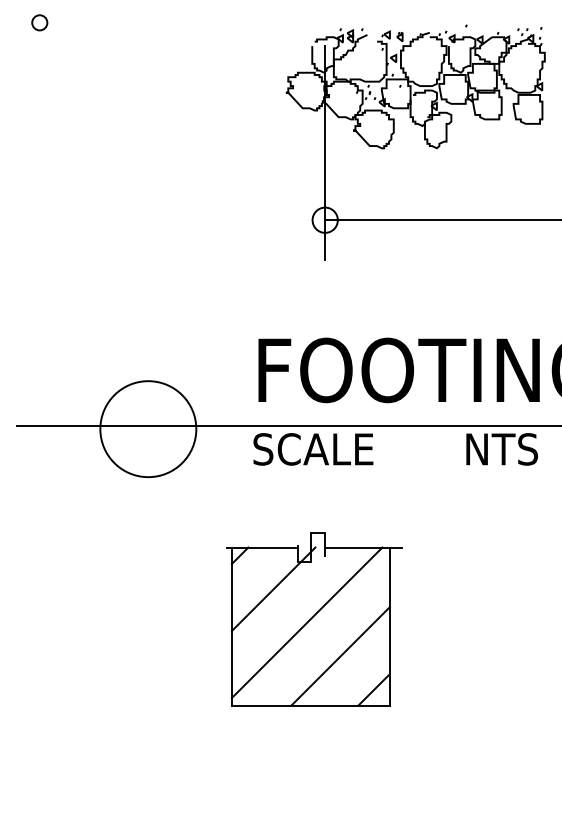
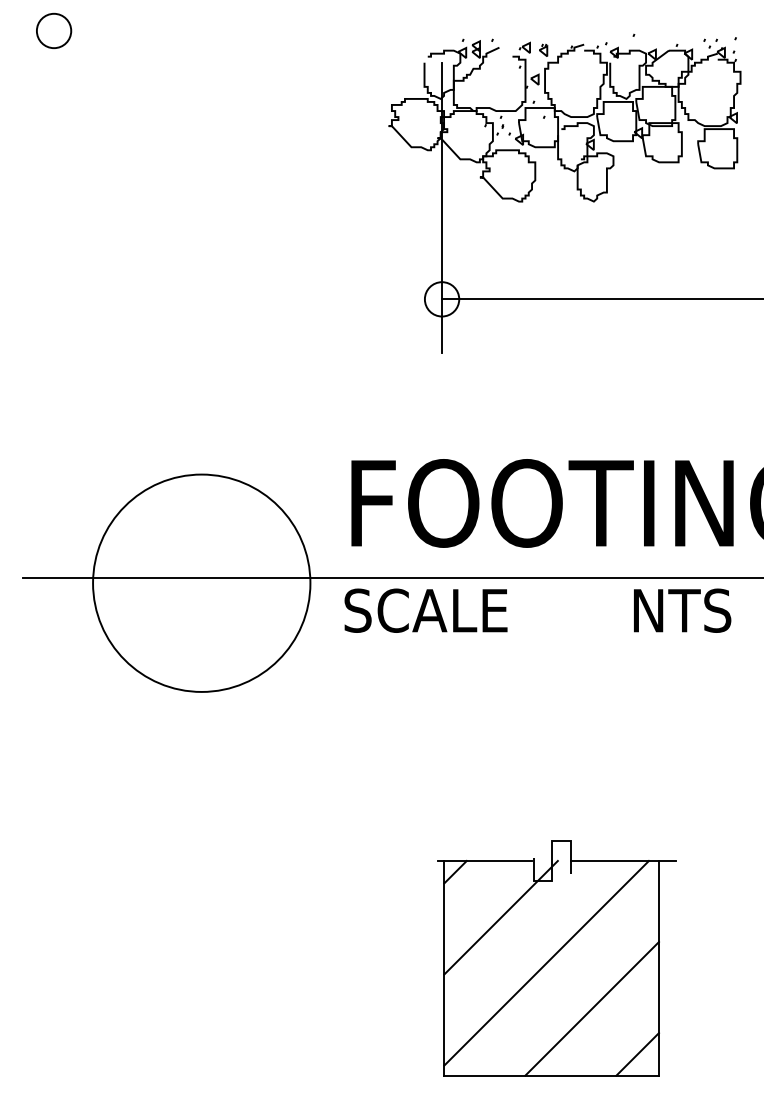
circle: (39, 22) -> (53, 30), size x1.67
circle: (148, 429) -> (201, 583), size x1.67
part: (314, 619) -> (556, 958), moved

